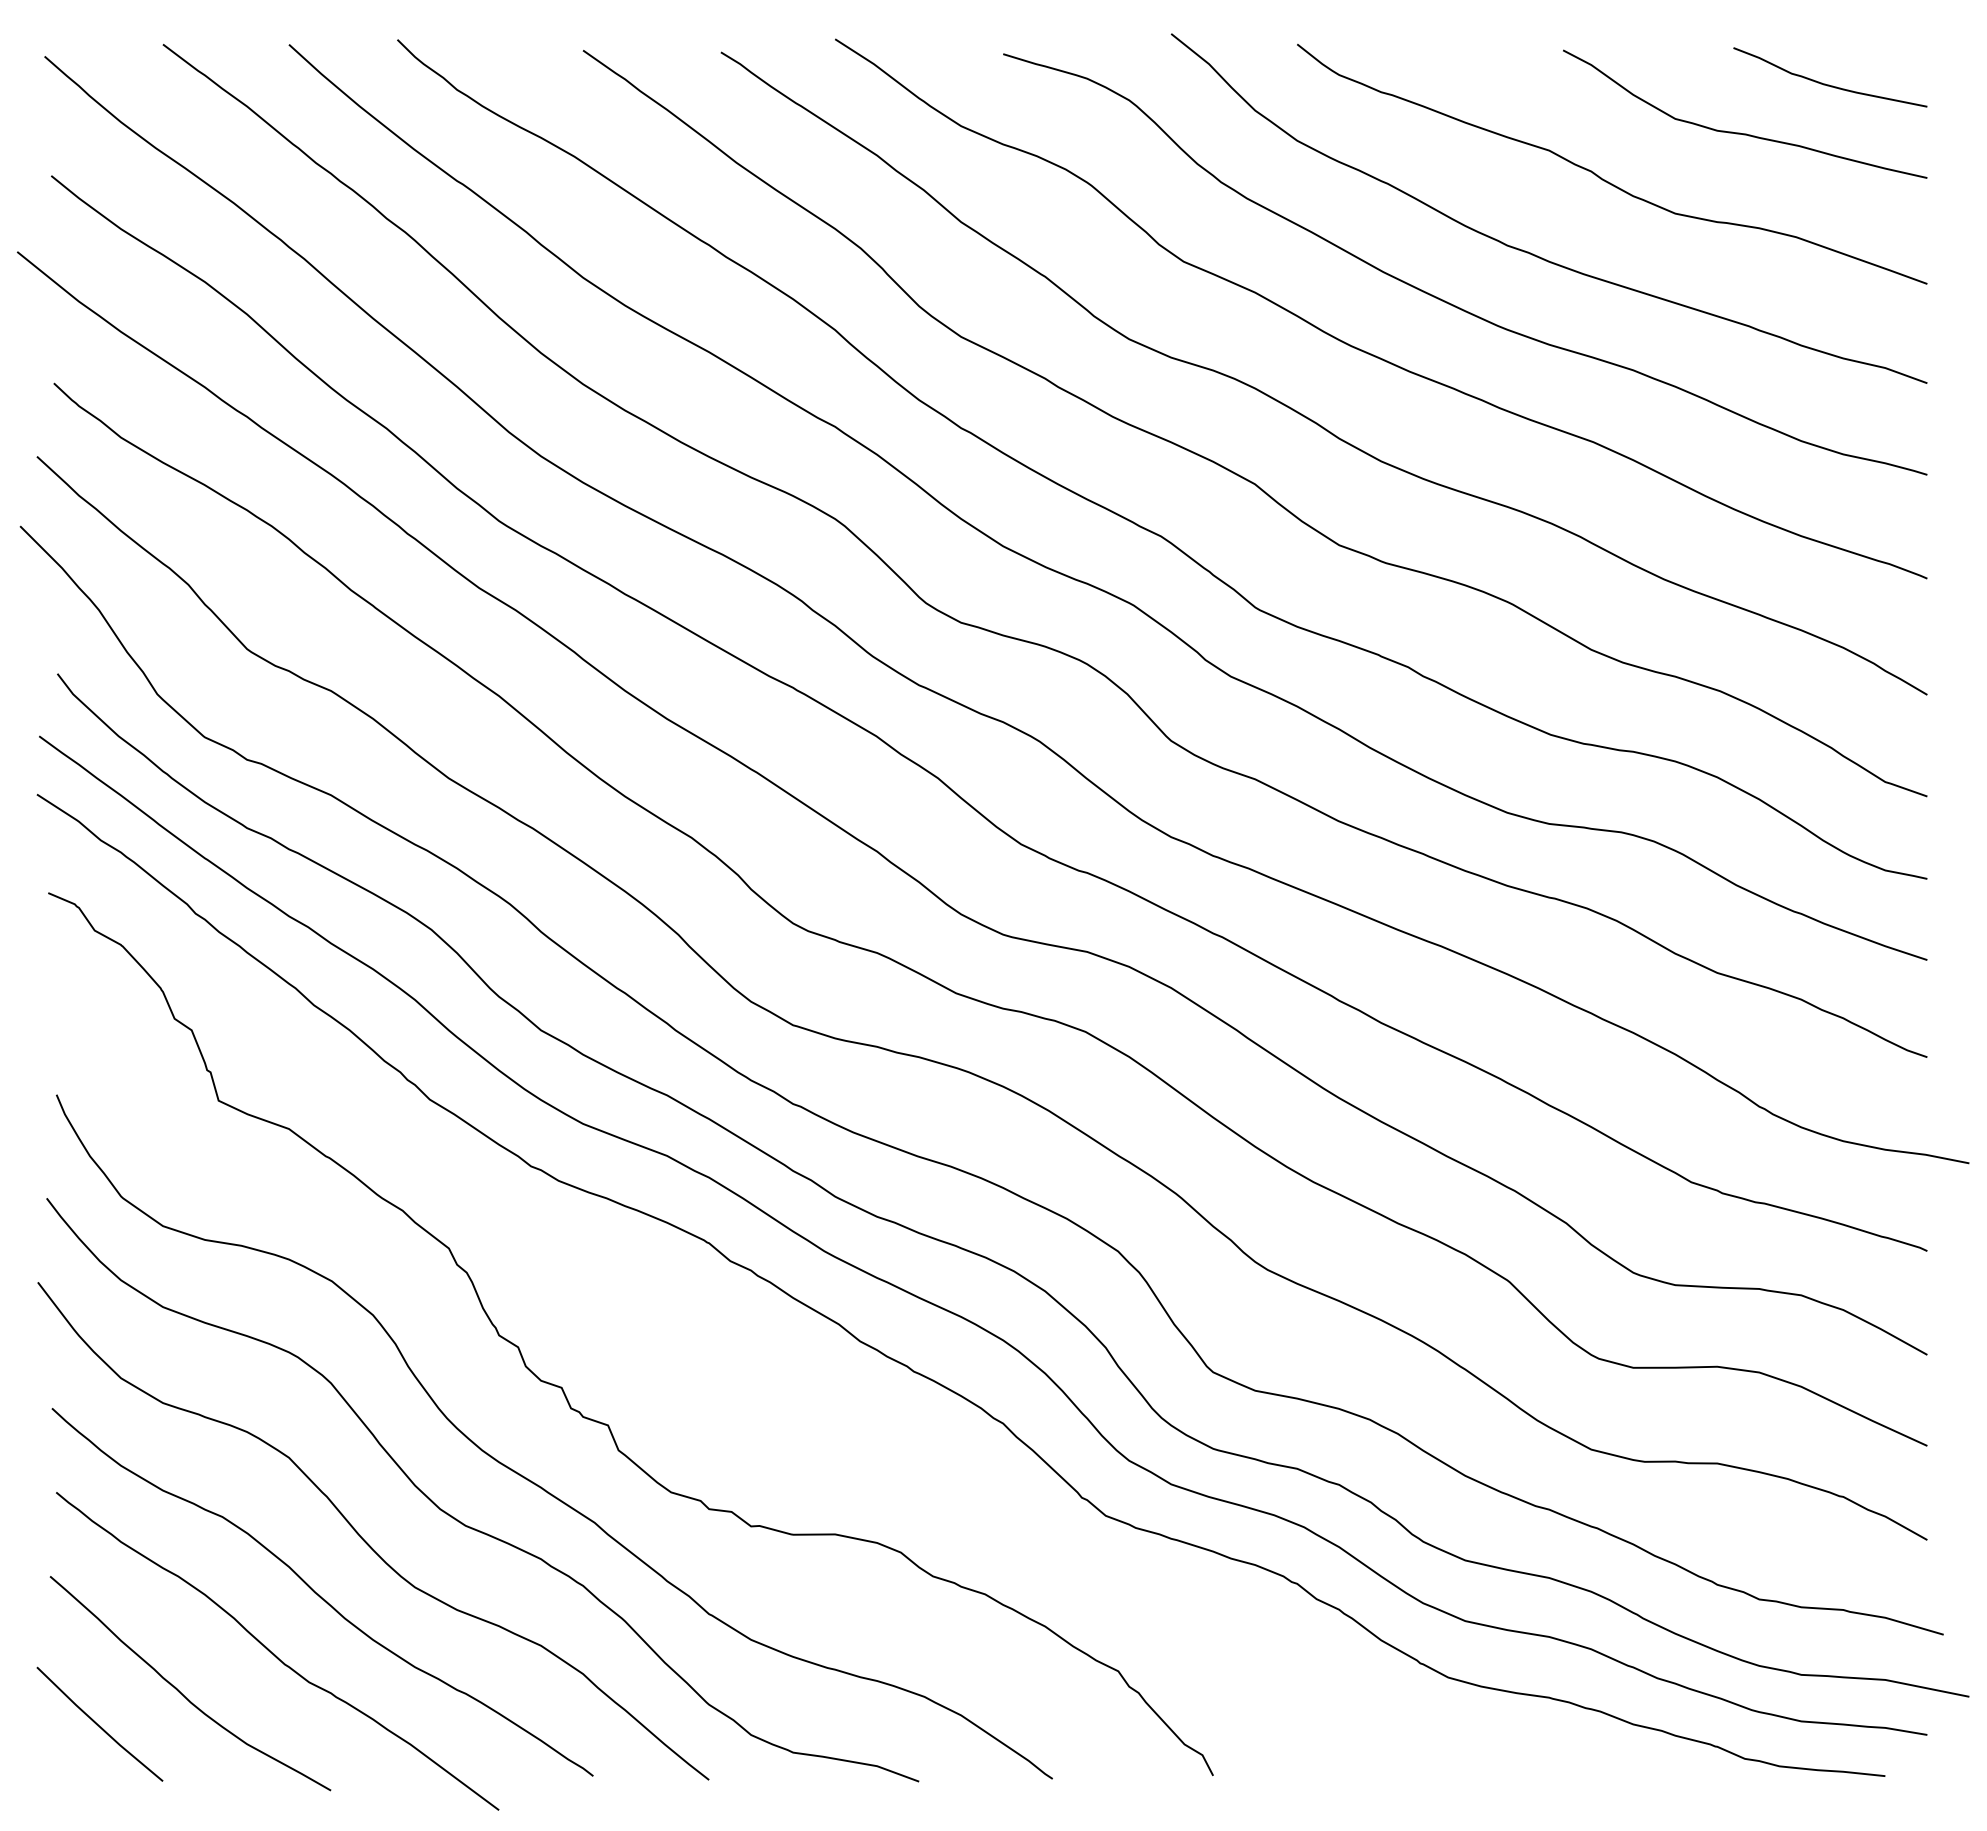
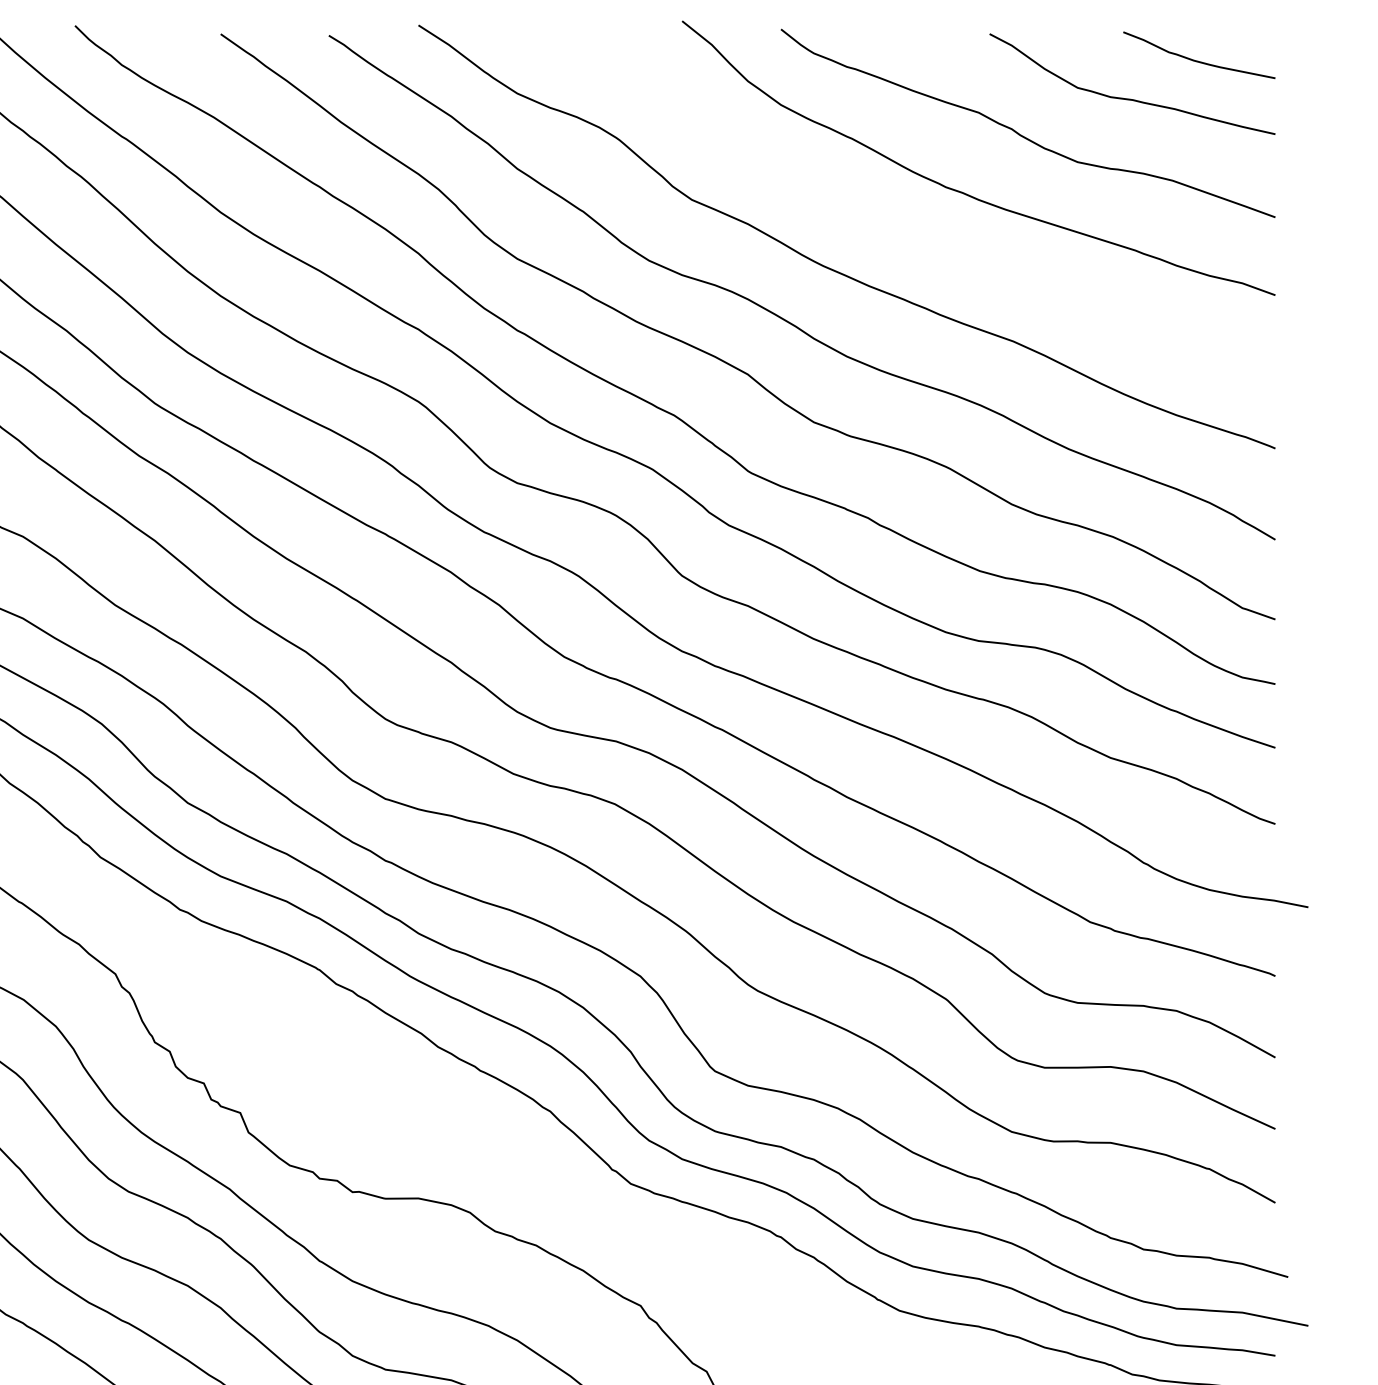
curve: (1447, 301) -> (898, 231), removed

